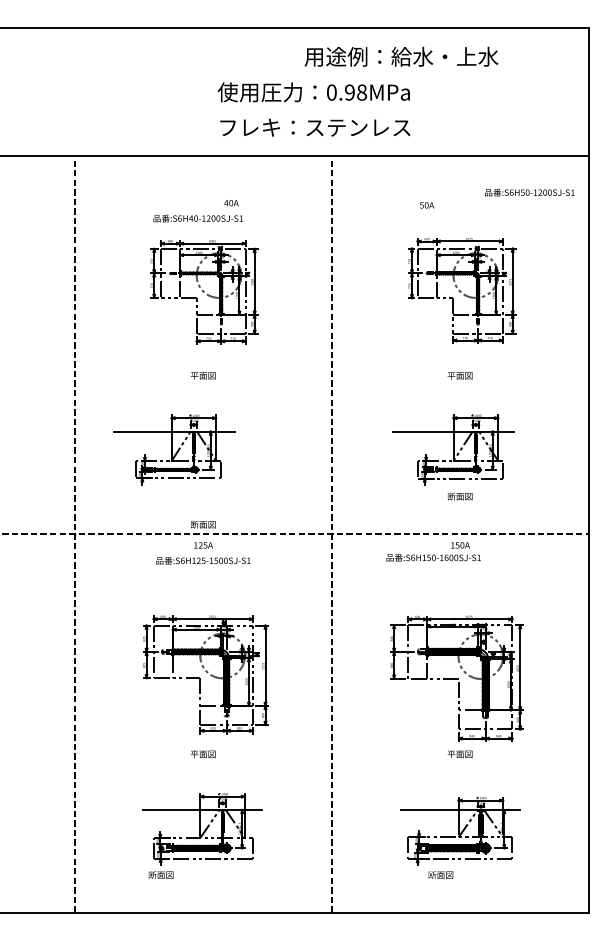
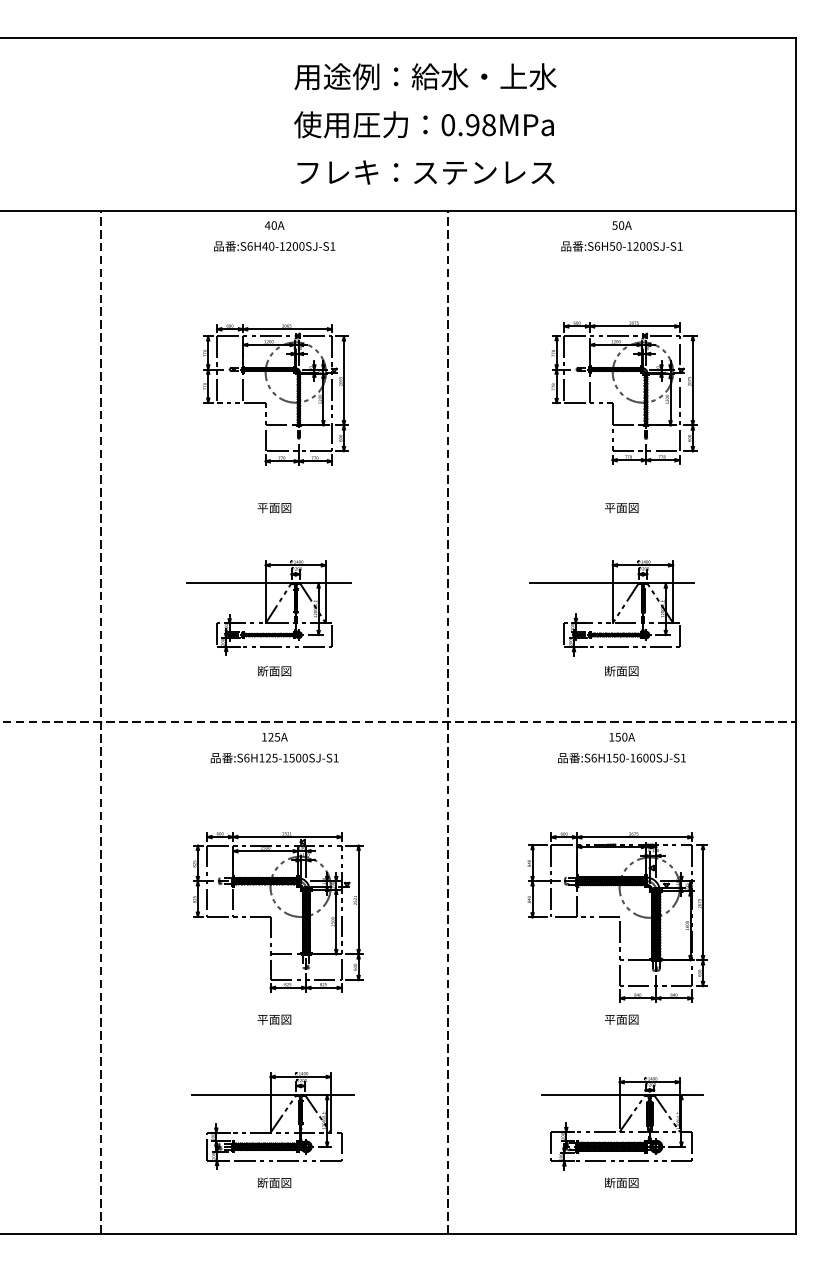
text: (401, 56) -> (425, 76), moved
text: (529, 192) -> (621, 246), moved
text: (231, 203) -> (274, 225), moved
text: (426, 205) -> (621, 225), moved
text: (198, 218) -> (274, 246), moved
part: (173, 449) -> (268, 607), moved
text: (203, 524) -> (274, 671), moved
text: (433, 557) -> (621, 757), moved
text: (161, 874) -> (274, 1182), moved
text: (440, 874) -> (621, 1182), moved

